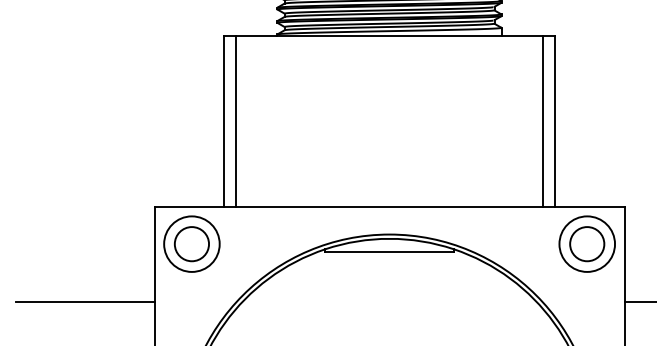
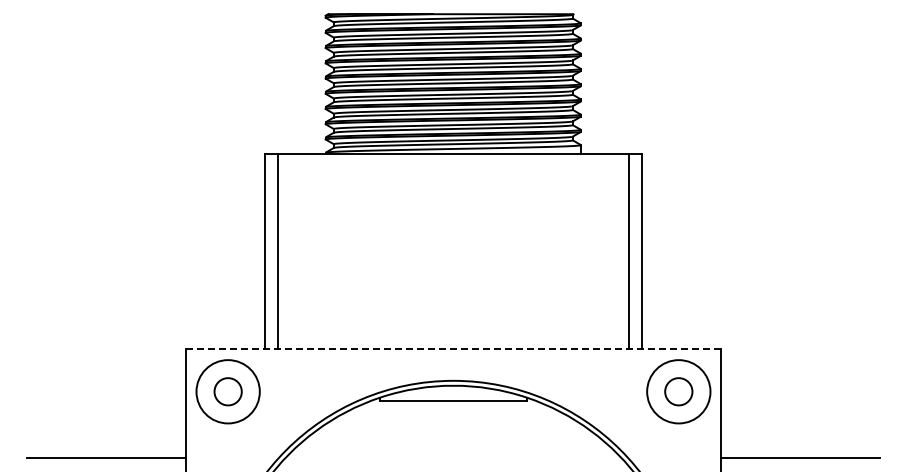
line: (389, 207) -> (453, 349), solid -> dashed
circle: (191, 243) -> (227, 391), size x0.7
circle: (586, 243) -> (678, 391), size x0.7

